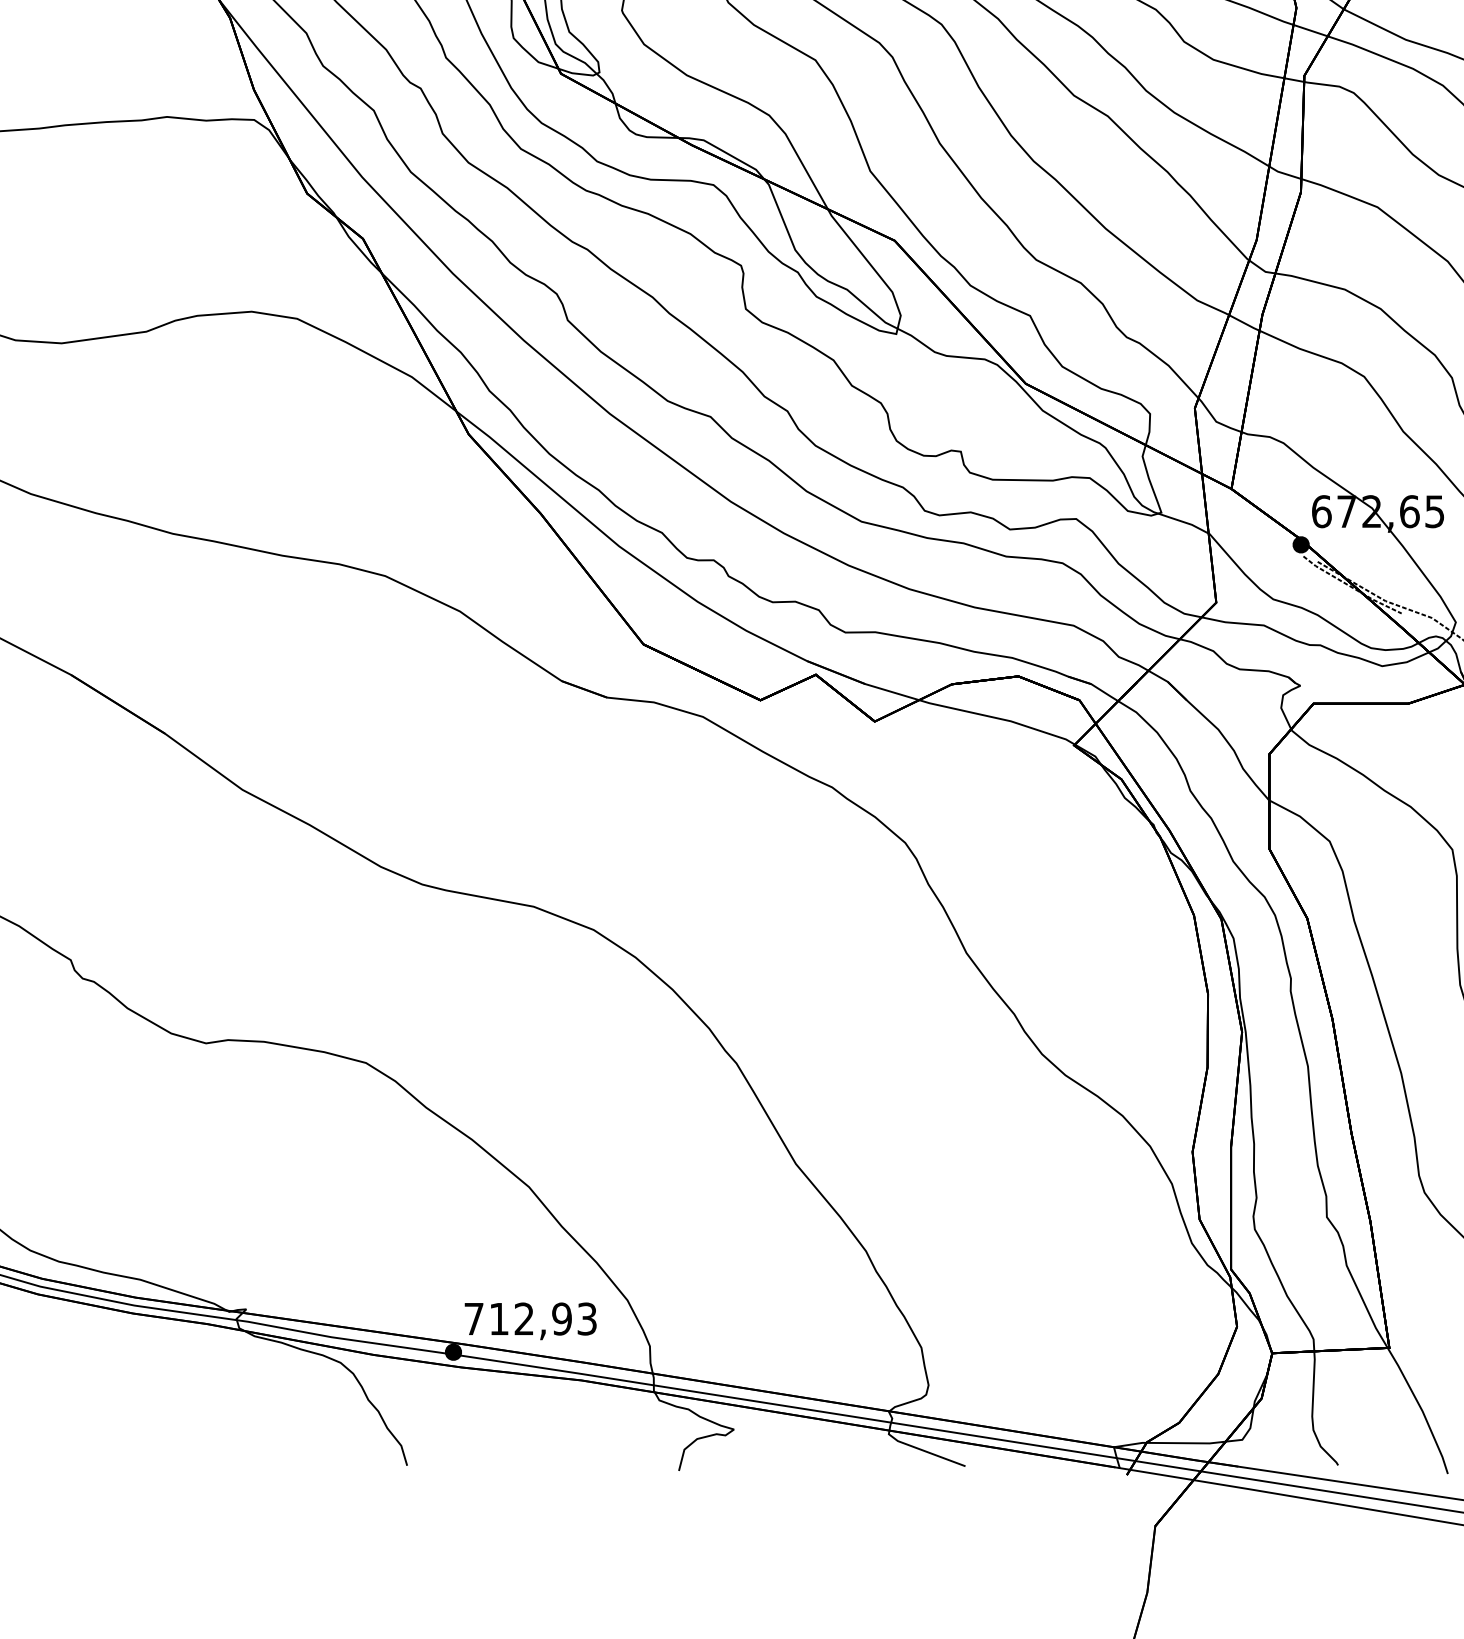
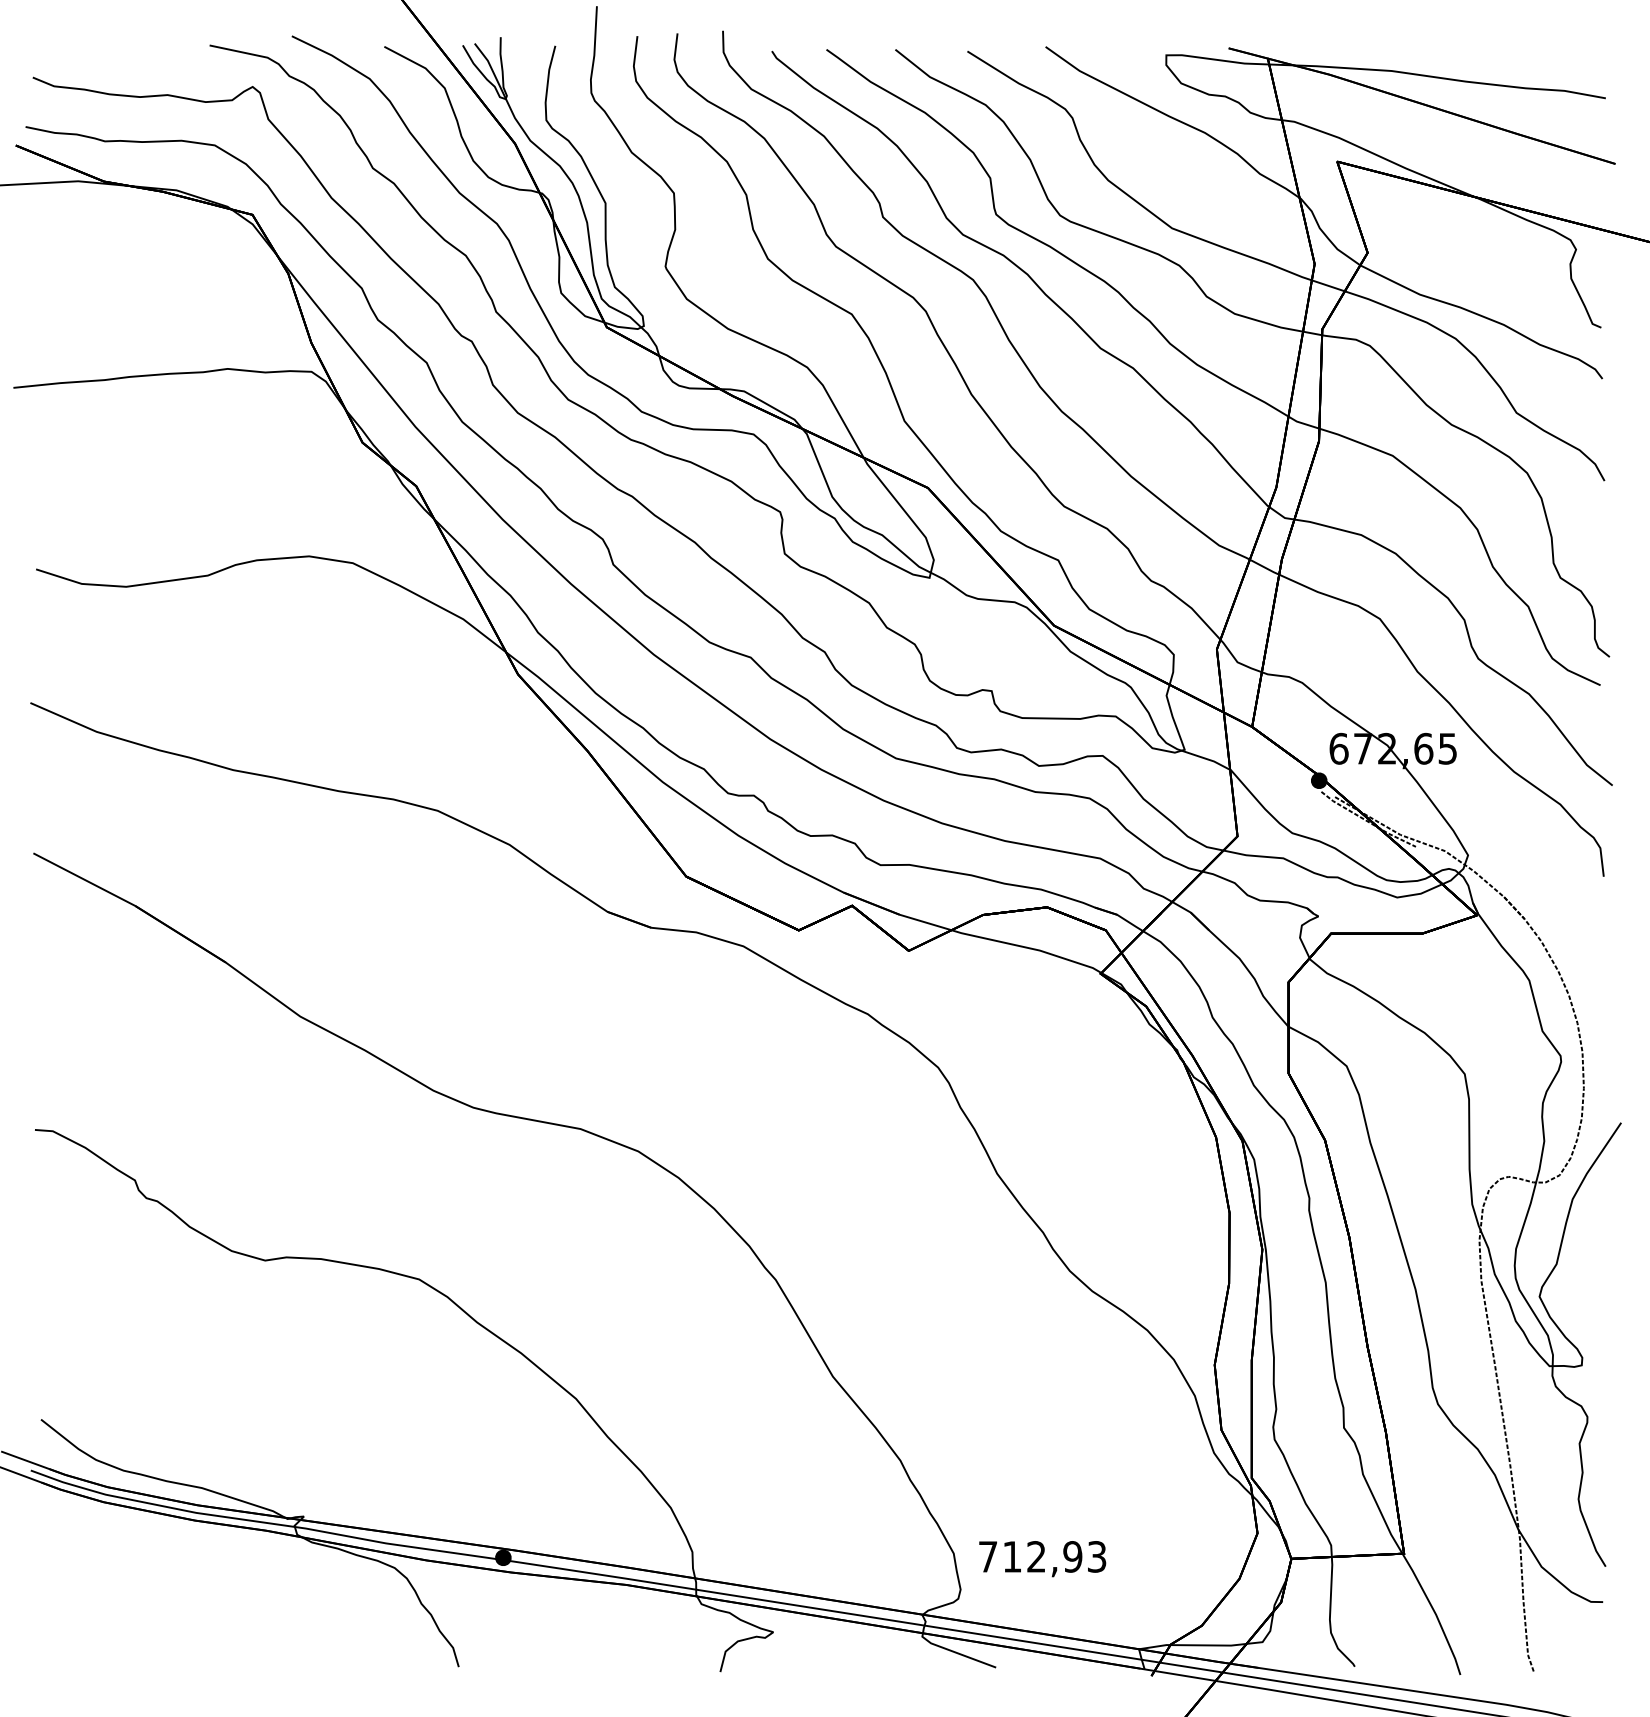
text: (530, 1321) -> (1042, 1559), moved

